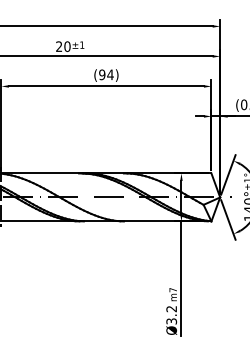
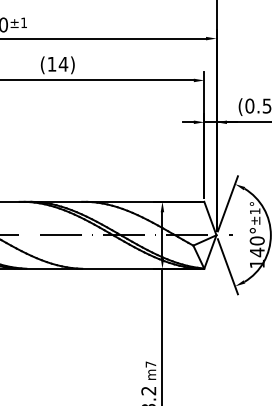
text: (102, 74) -> (52, 63), (94) -> (14)

